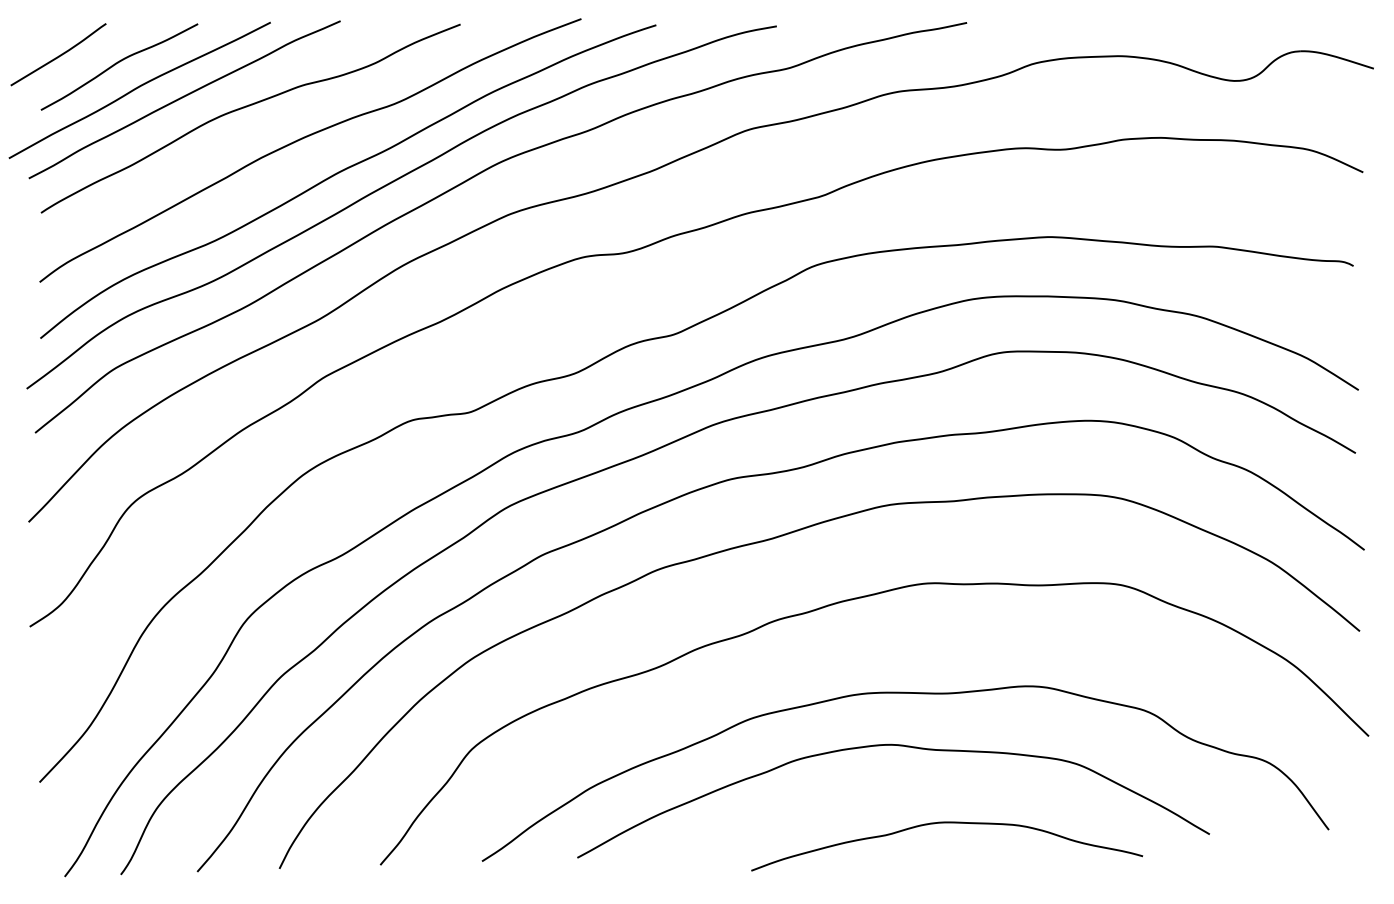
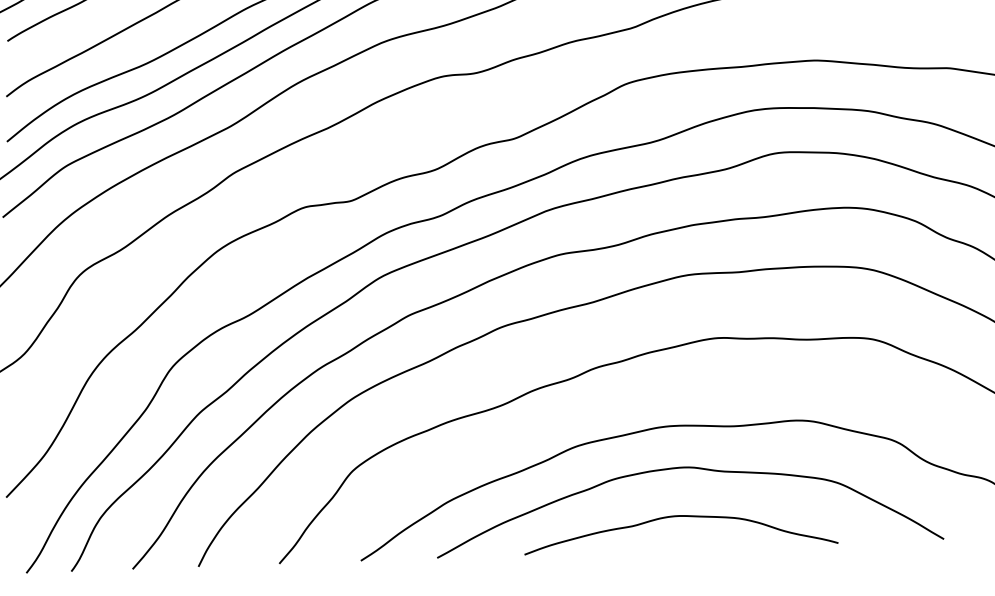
curve: (947, 823) -> (681, 516), moved

